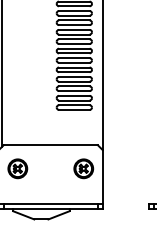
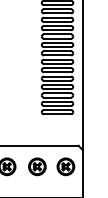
part: (51, 168) -> (37, 166), added

